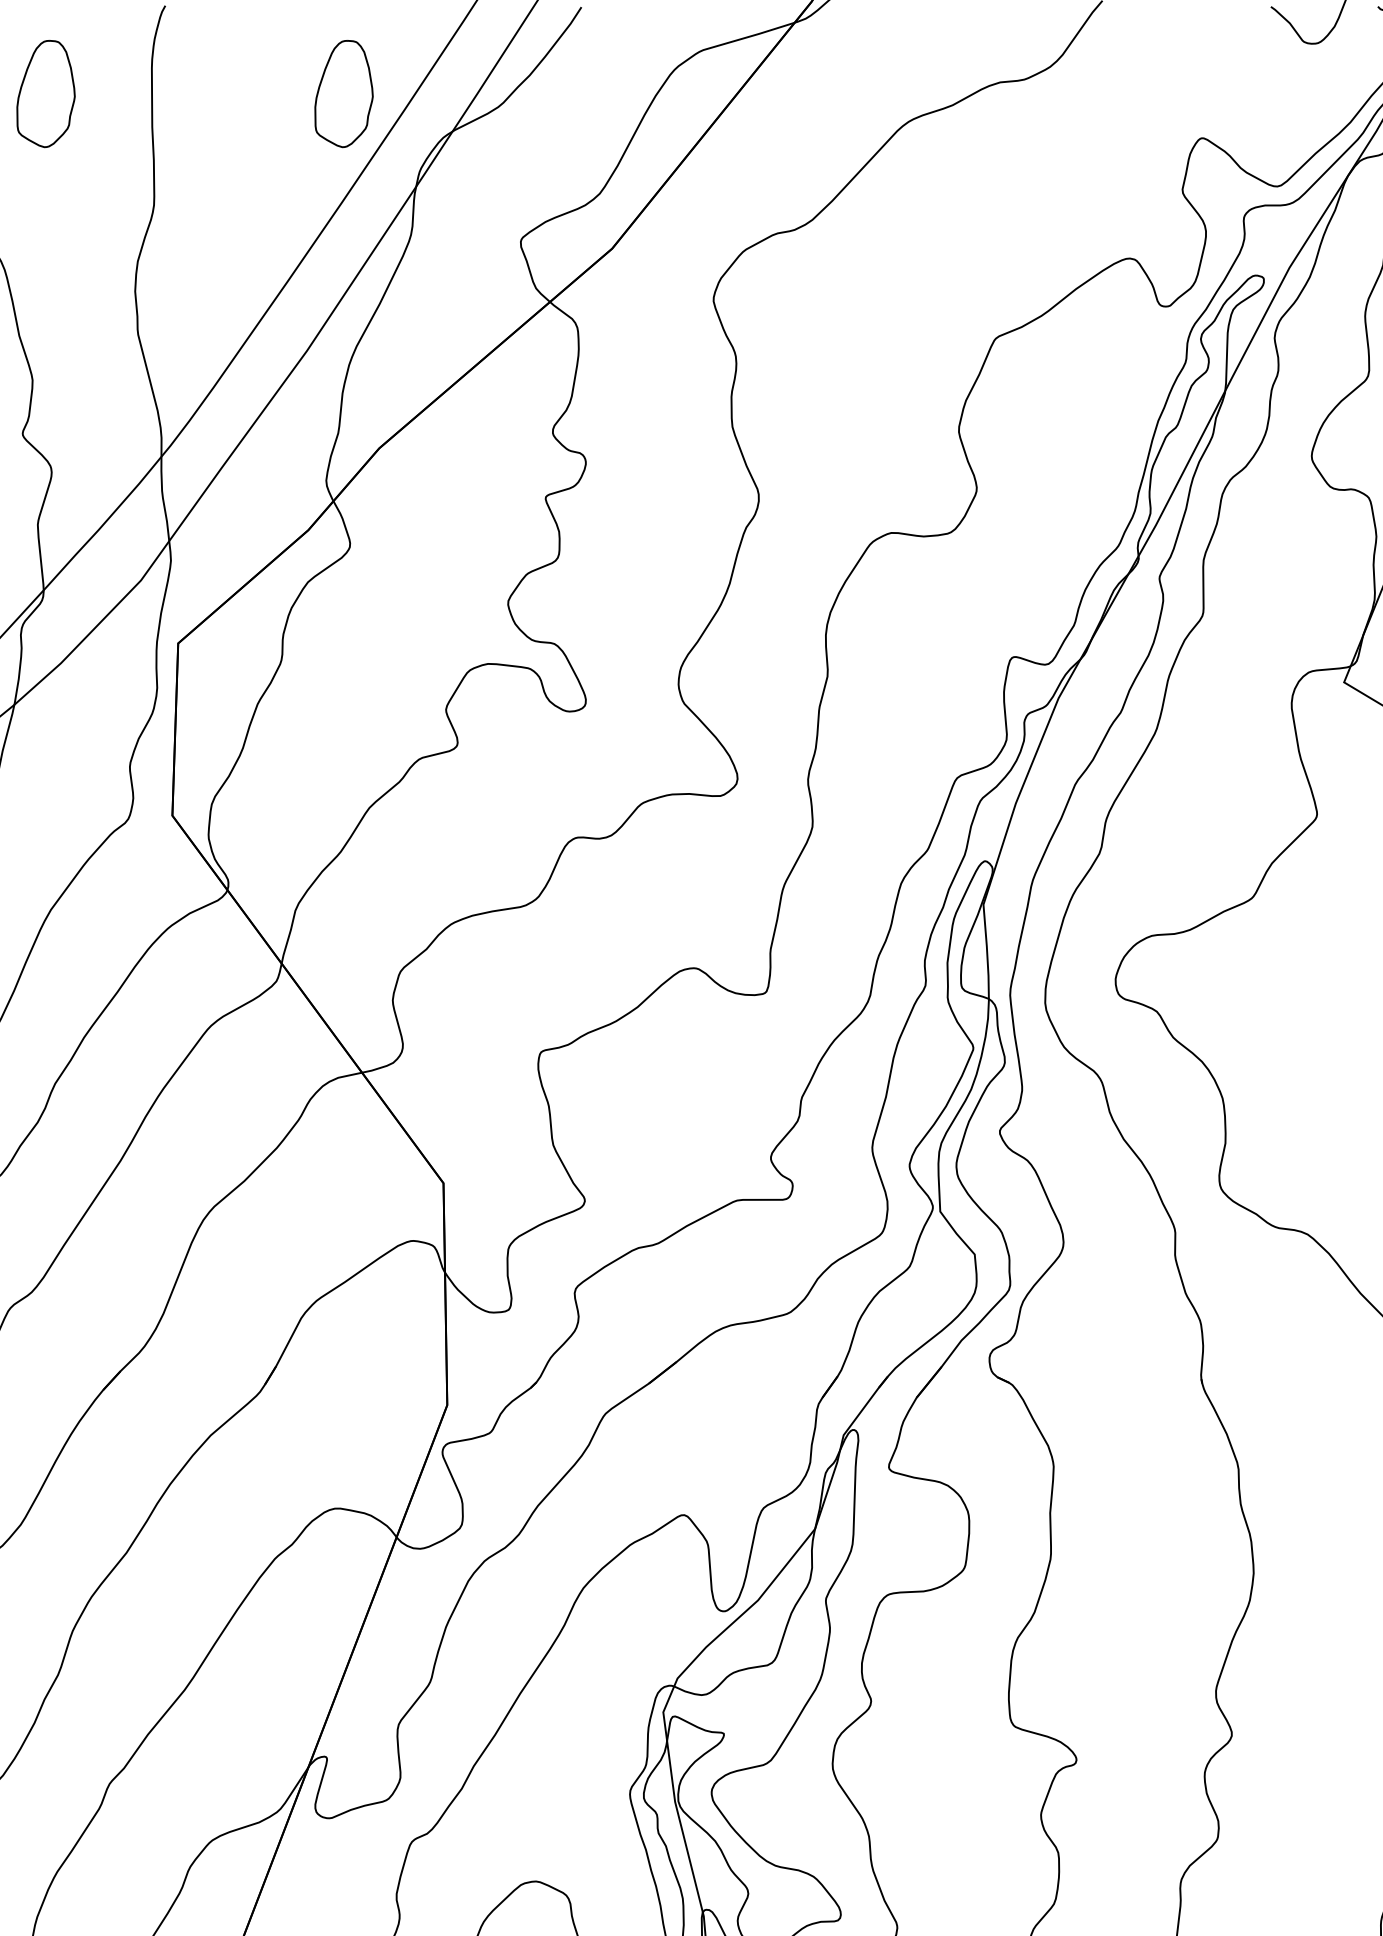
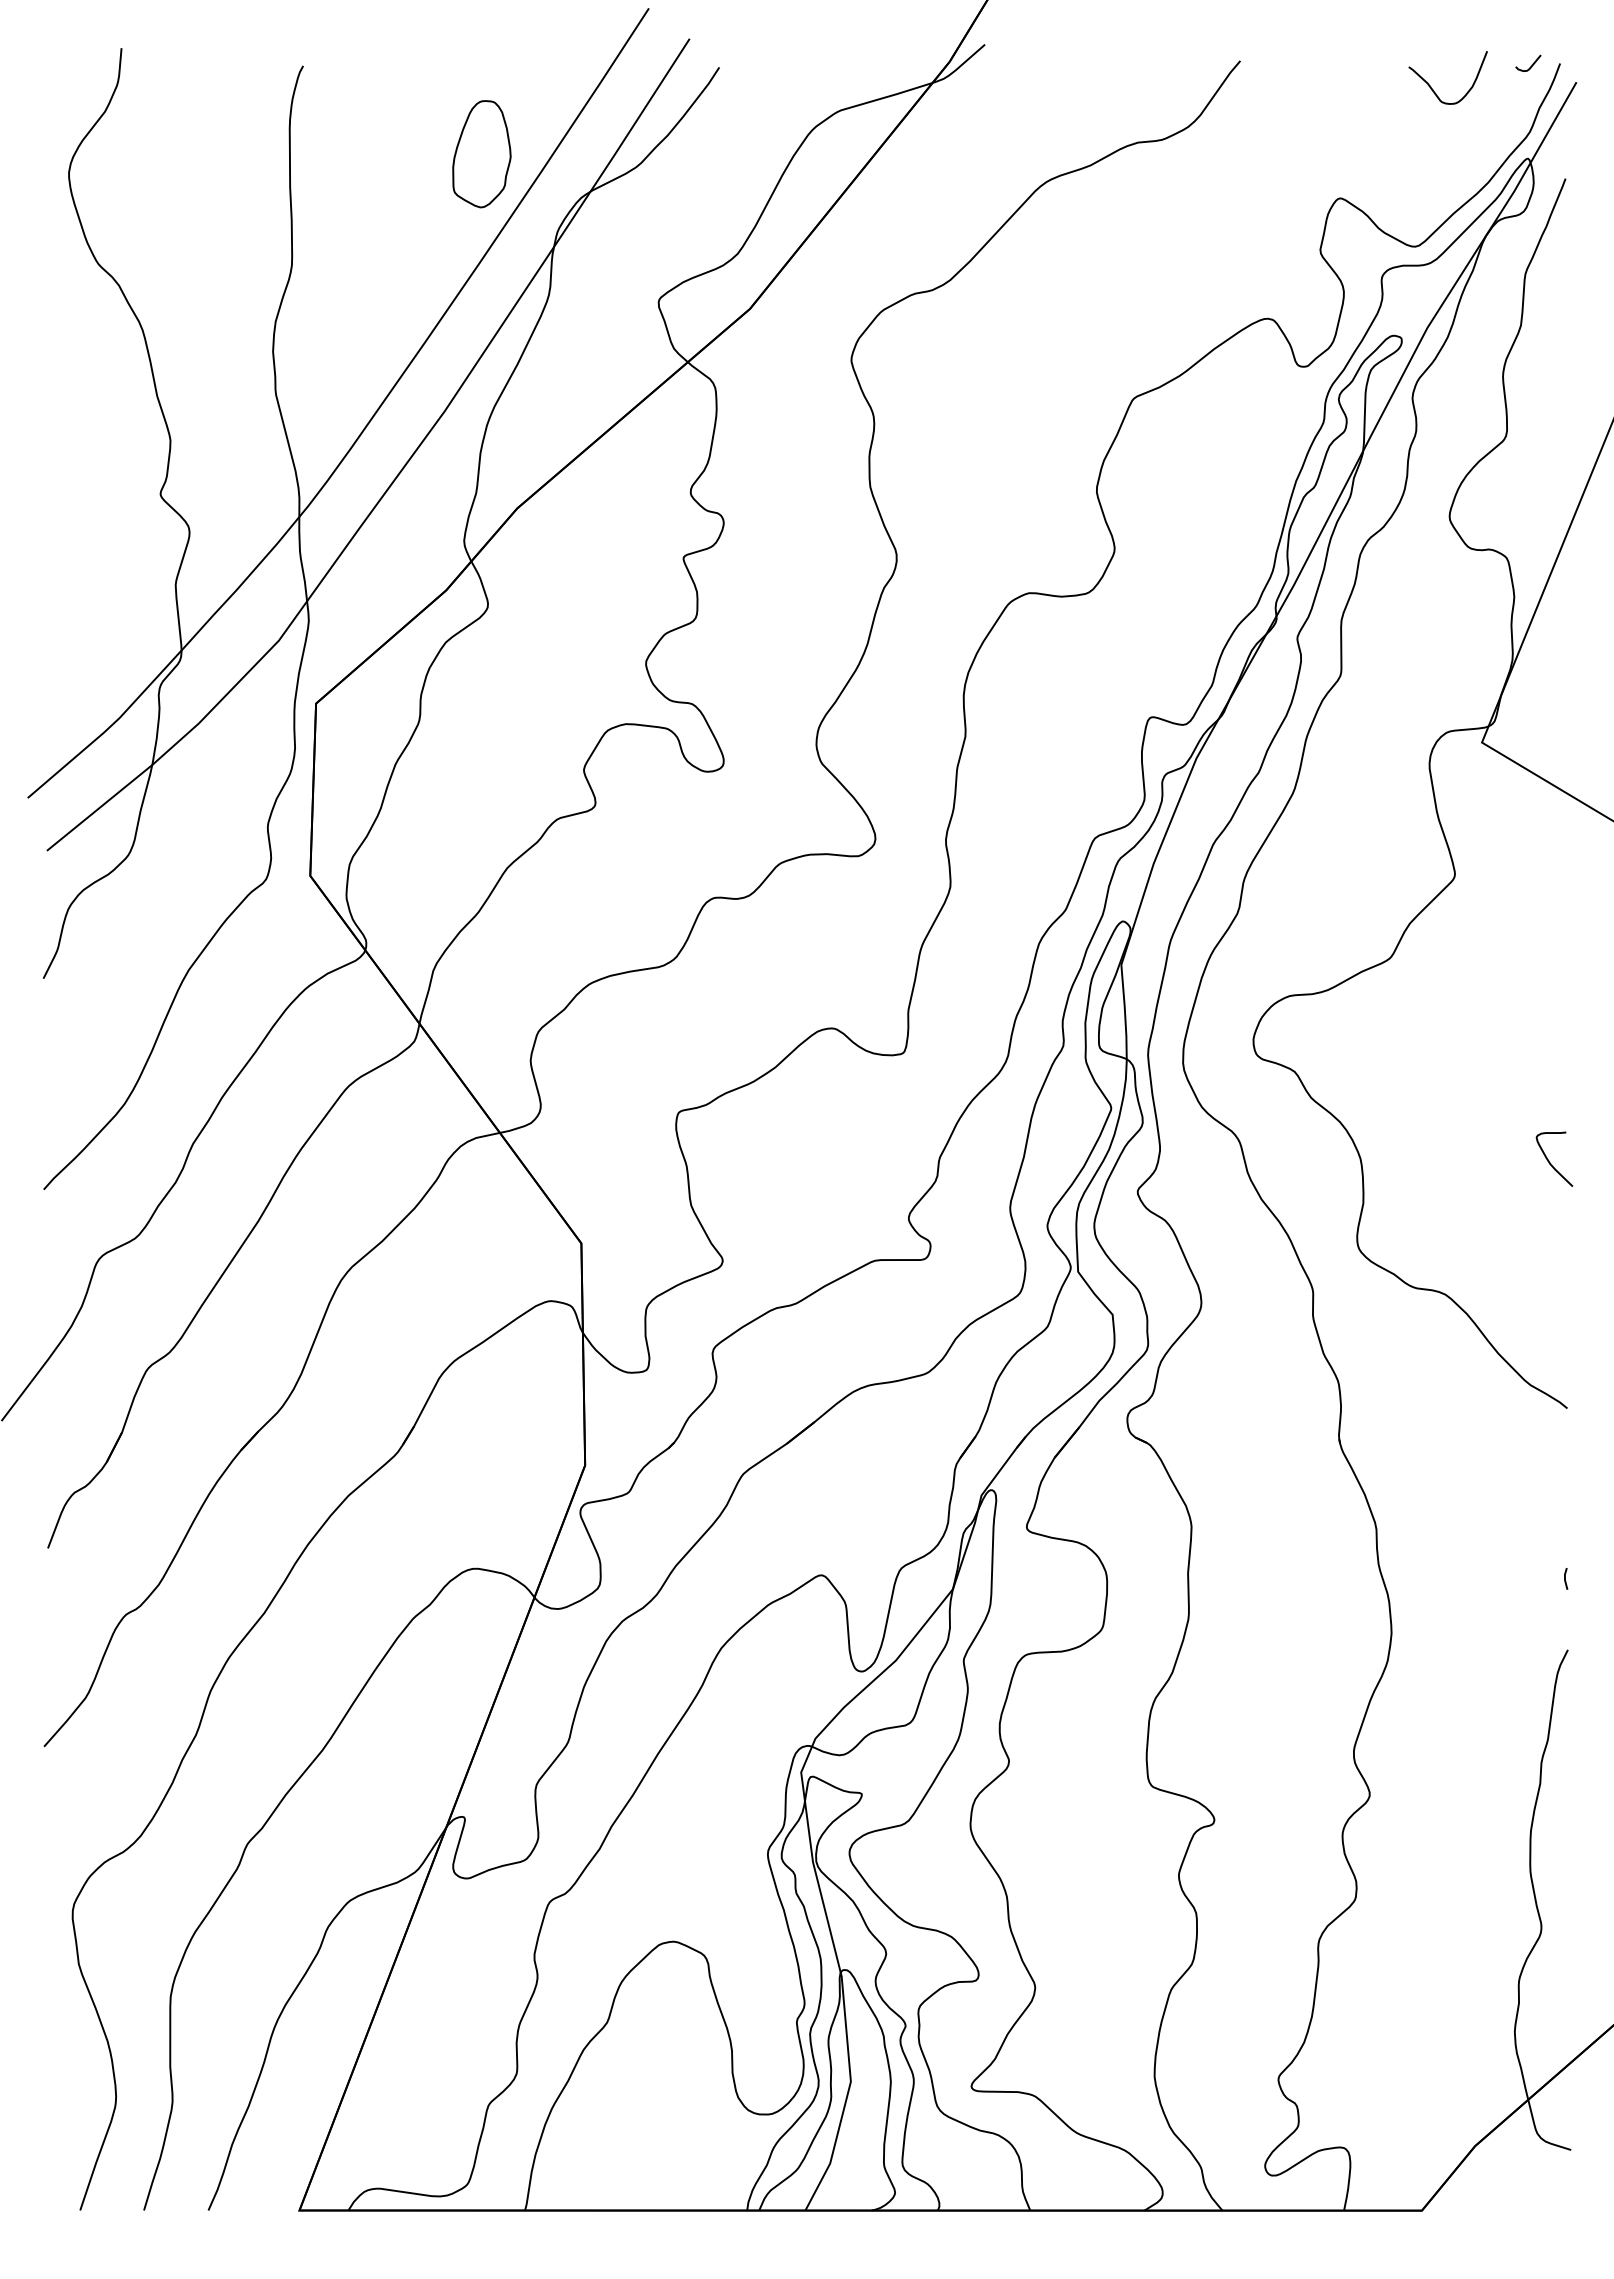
part: (45, 94) -> (183, 154), removed

